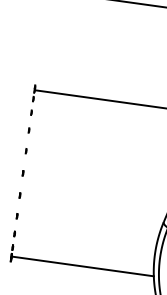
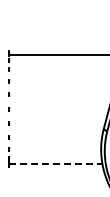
line: (82, 265) -> (55, 163), solid -> dashed

